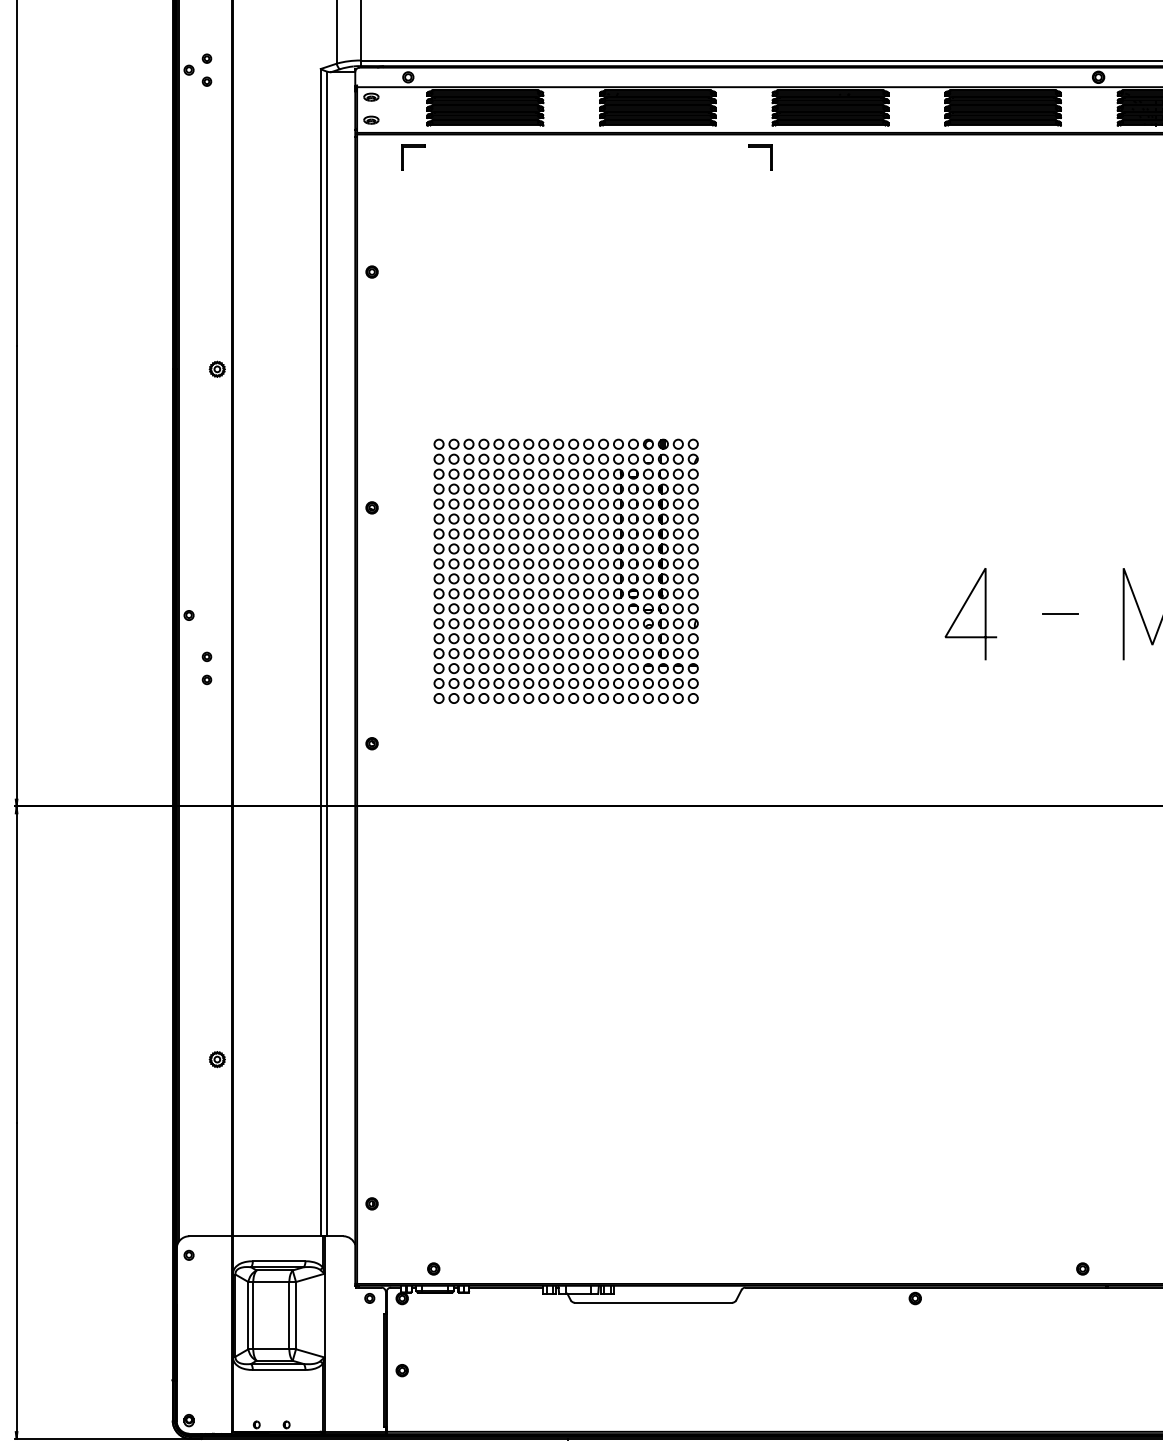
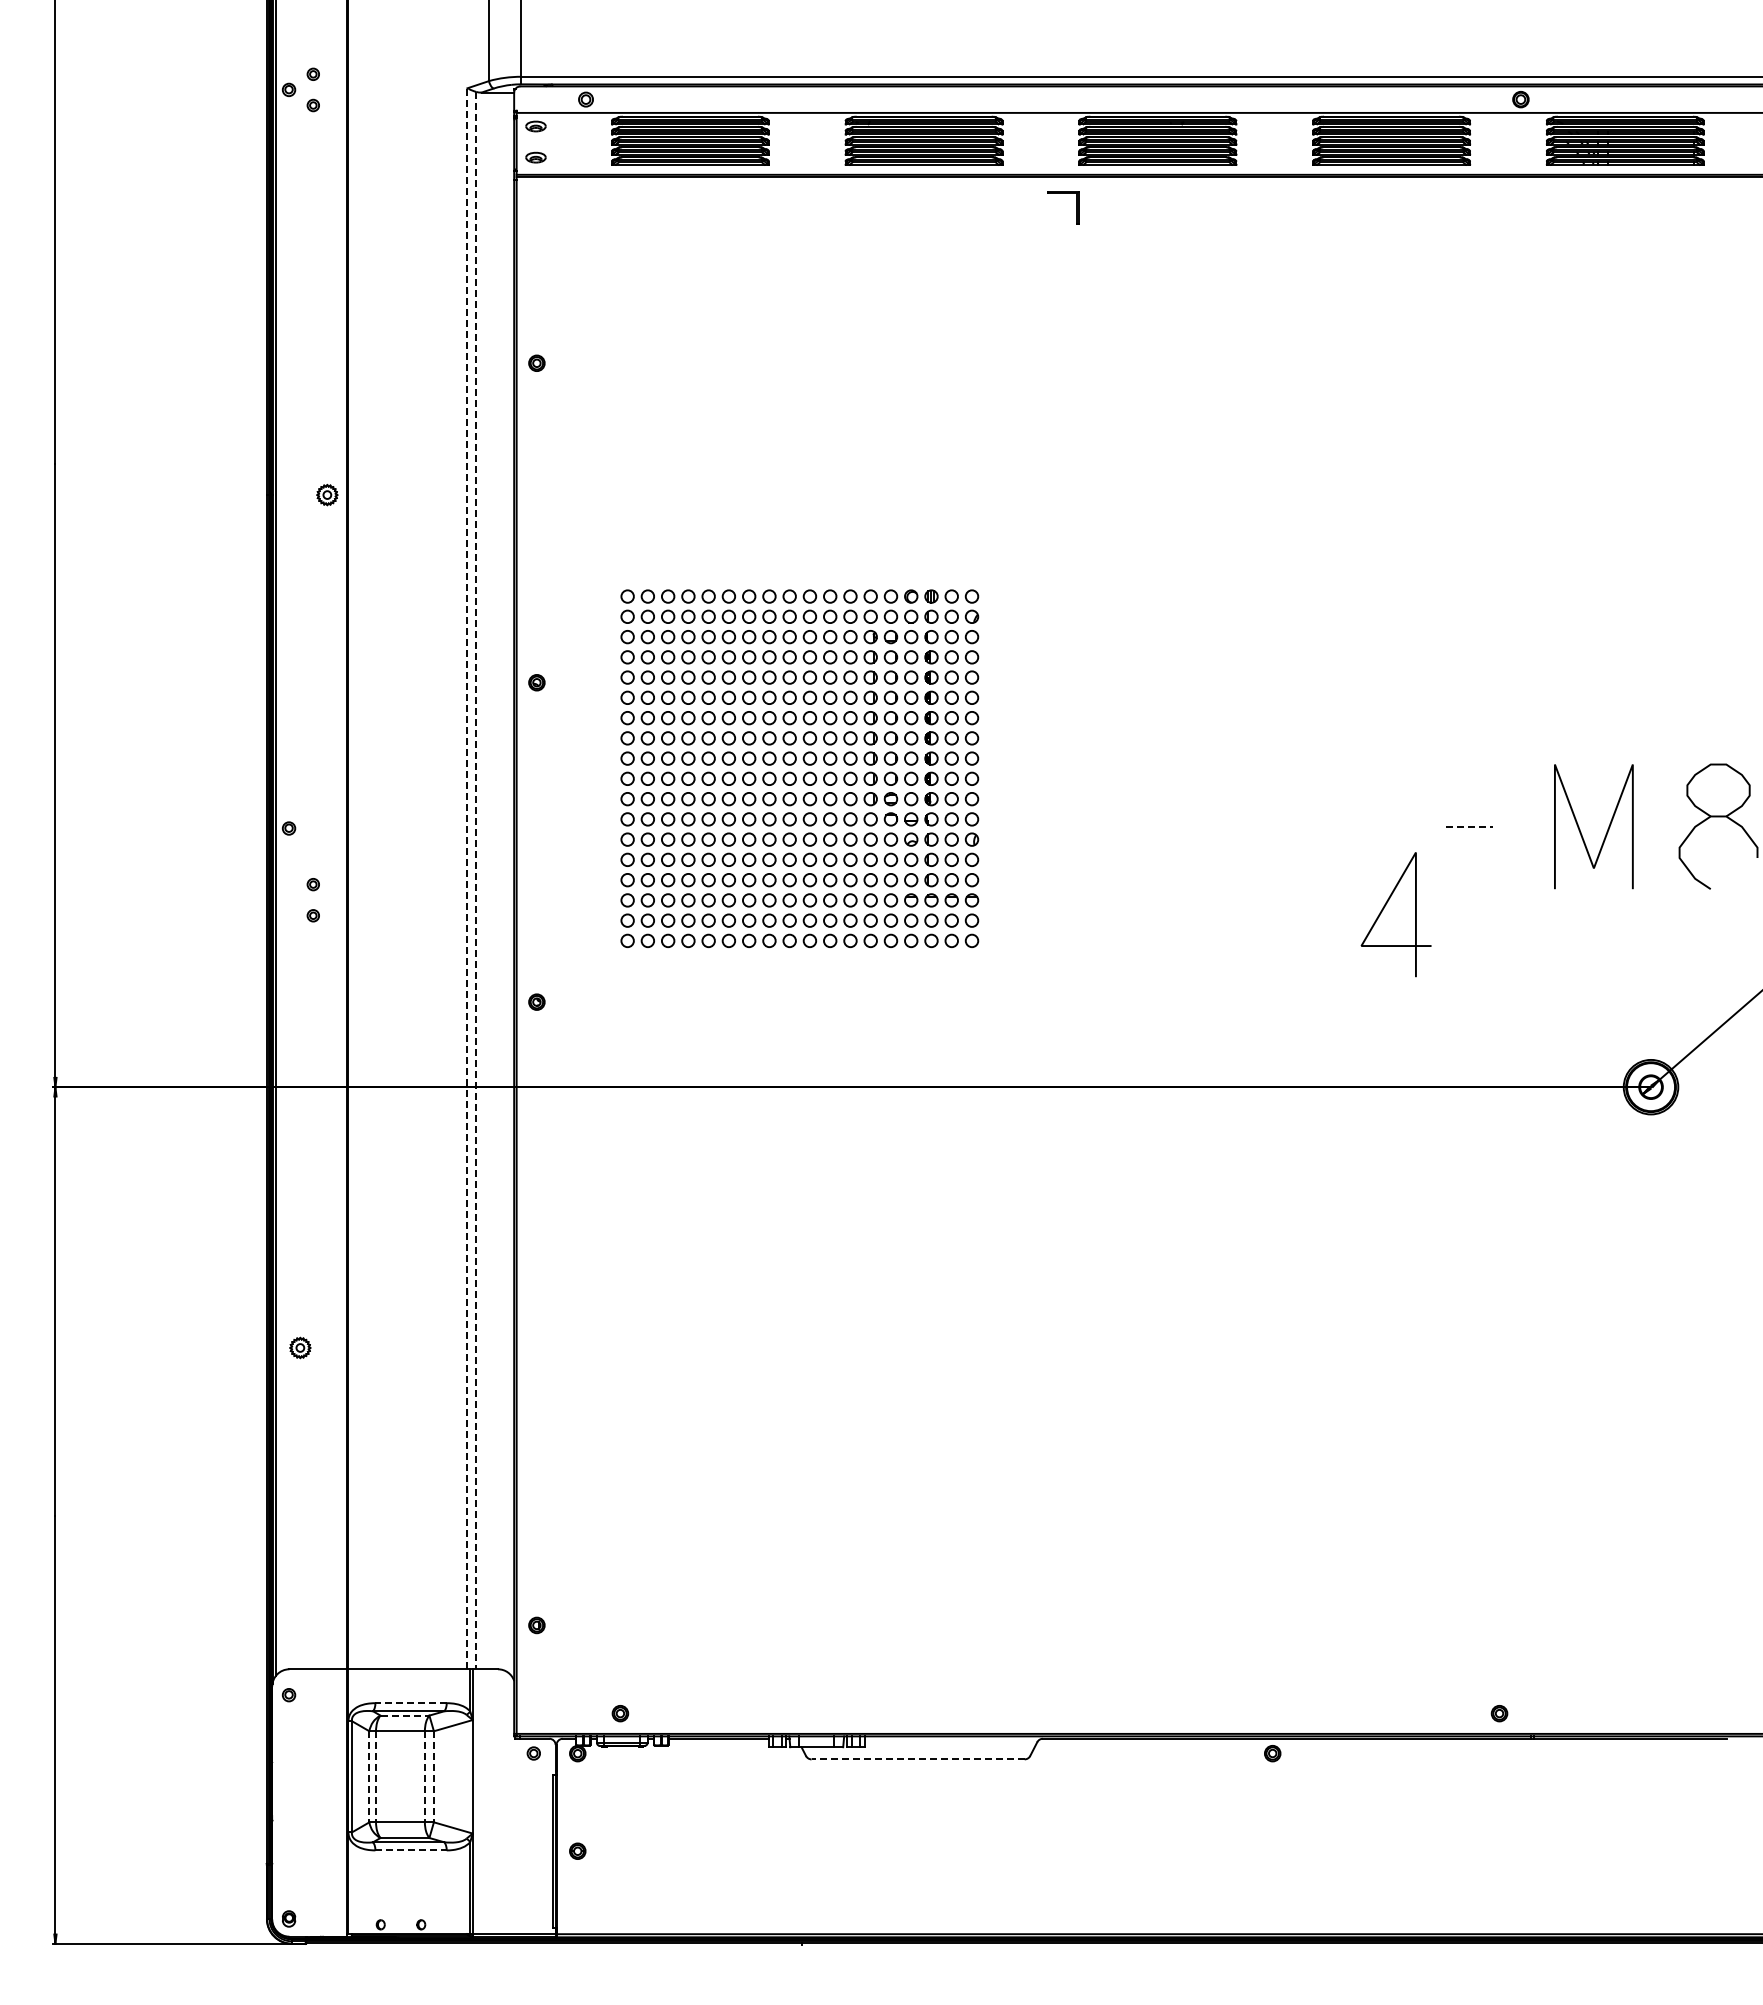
part: (403, 157) -> (579, 207), removed
line: (962, 609) -> (1384, 908), moved
line: (1060, 614) -> (1469, 826), solid -> dashed
line: (320, 652) -> (467, 878), solid -> dashed
line: (327, 653) -> (476, 880), solid -> dashed
part: (217, 1059) -> (300, 1347), moved
line: (279, 1261) -> (411, 1703), solid -> dashed
line: (275, 1270) -> (405, 1715), solid -> dashed
line: (653, 1302) -> (918, 1759), solid -> dashed
line: (248, 1315) -> (369, 1776), solid -> dashed
line: (253, 1315) -> (376, 1776), solid -> dashed
line: (289, 1315) -> (424, 1776), solid -> dashed
line: (295, 1315) -> (433, 1776), solid -> dashed
line: (279, 1370) -> (411, 1850), solid -> dashed

